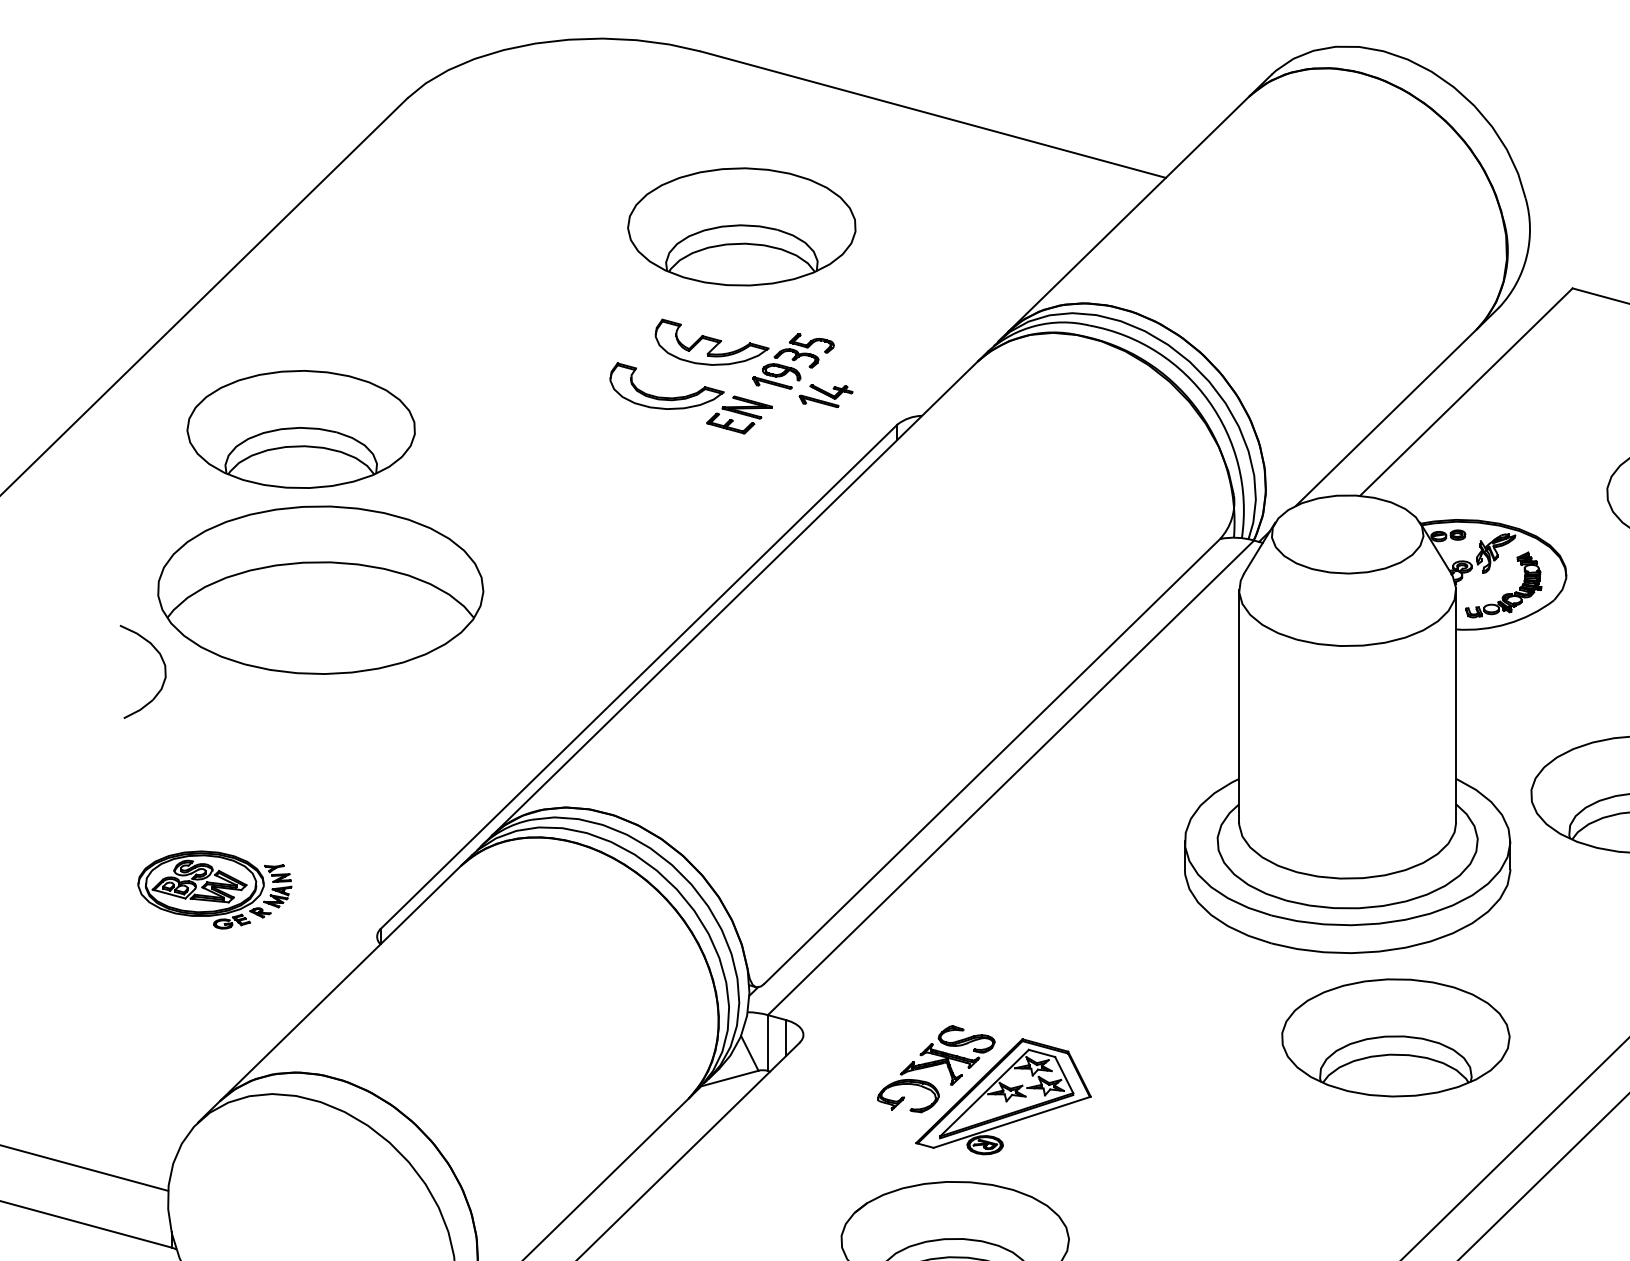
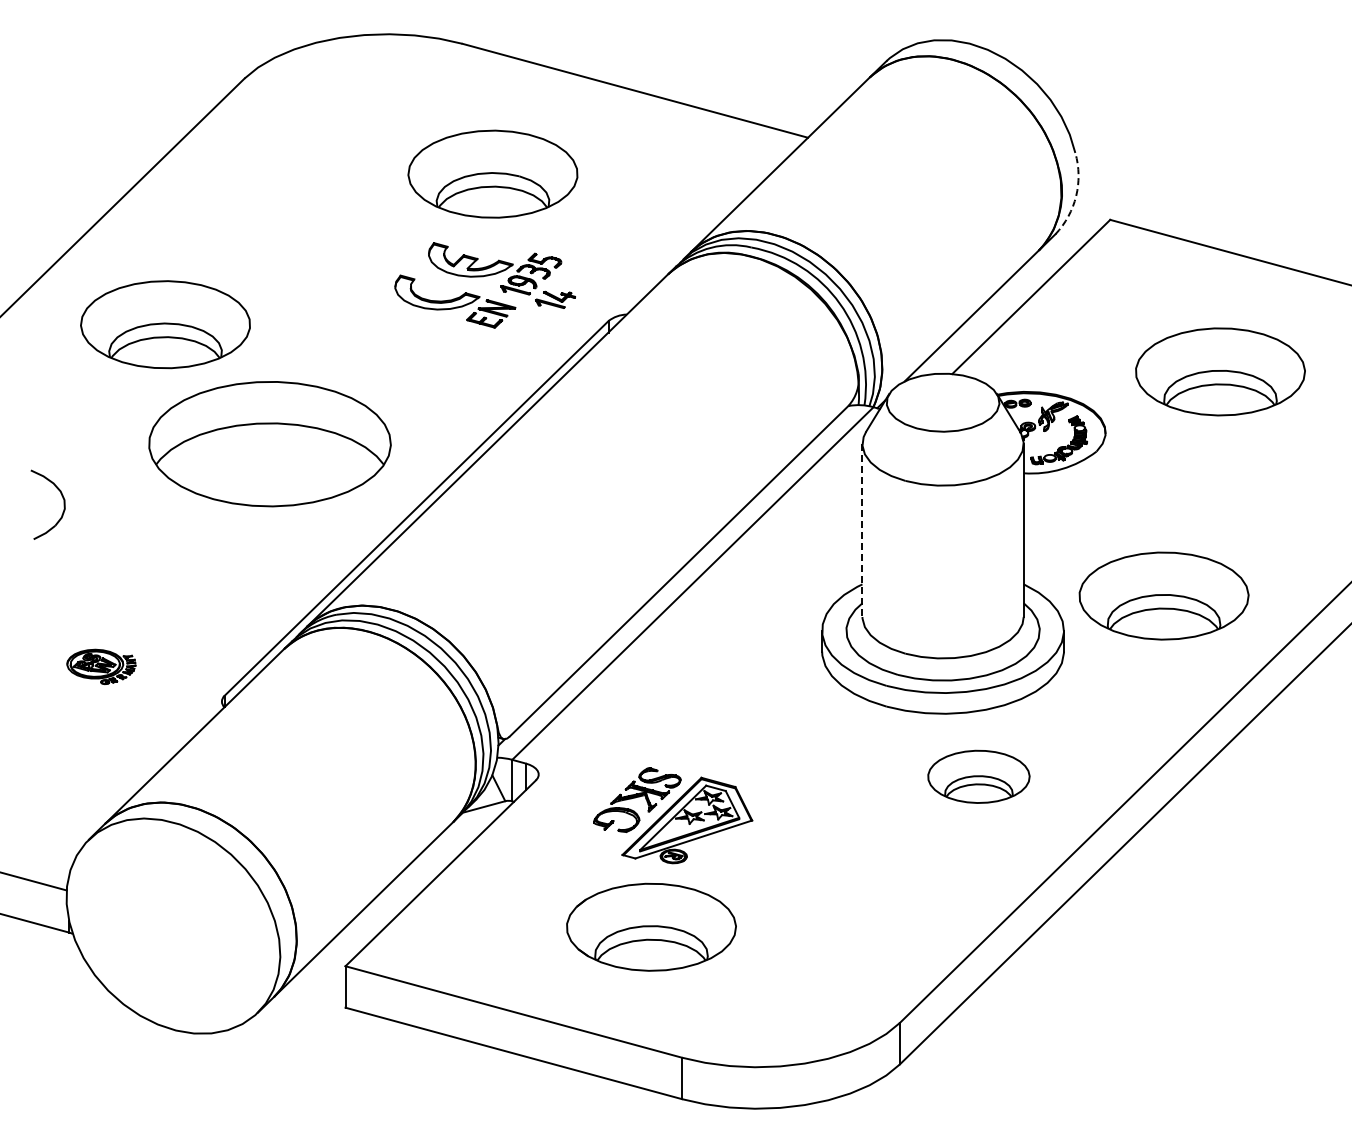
arc: (1527, 256) -> (1076, 196), solid -> dashed
part: (320, 590) -> (269, 444), moved
line: (1239, 707) -> (862, 531), solid -> dashed
part: (215, 889) -> (101, 666), size x0.6
part: (1395, 1037) -> (978, 776), size x0.6

